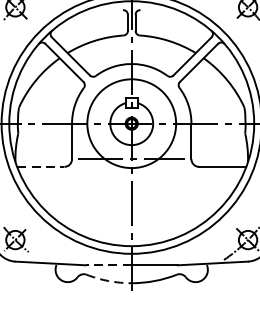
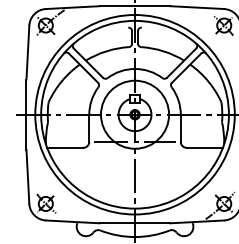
line: (41, 166) -> (65, 147), dashed -> solid
line: (108, 265) -> (117, 223), dashed -> solid
arc: (108, 281) -> (117, 235), dashed -> solid

